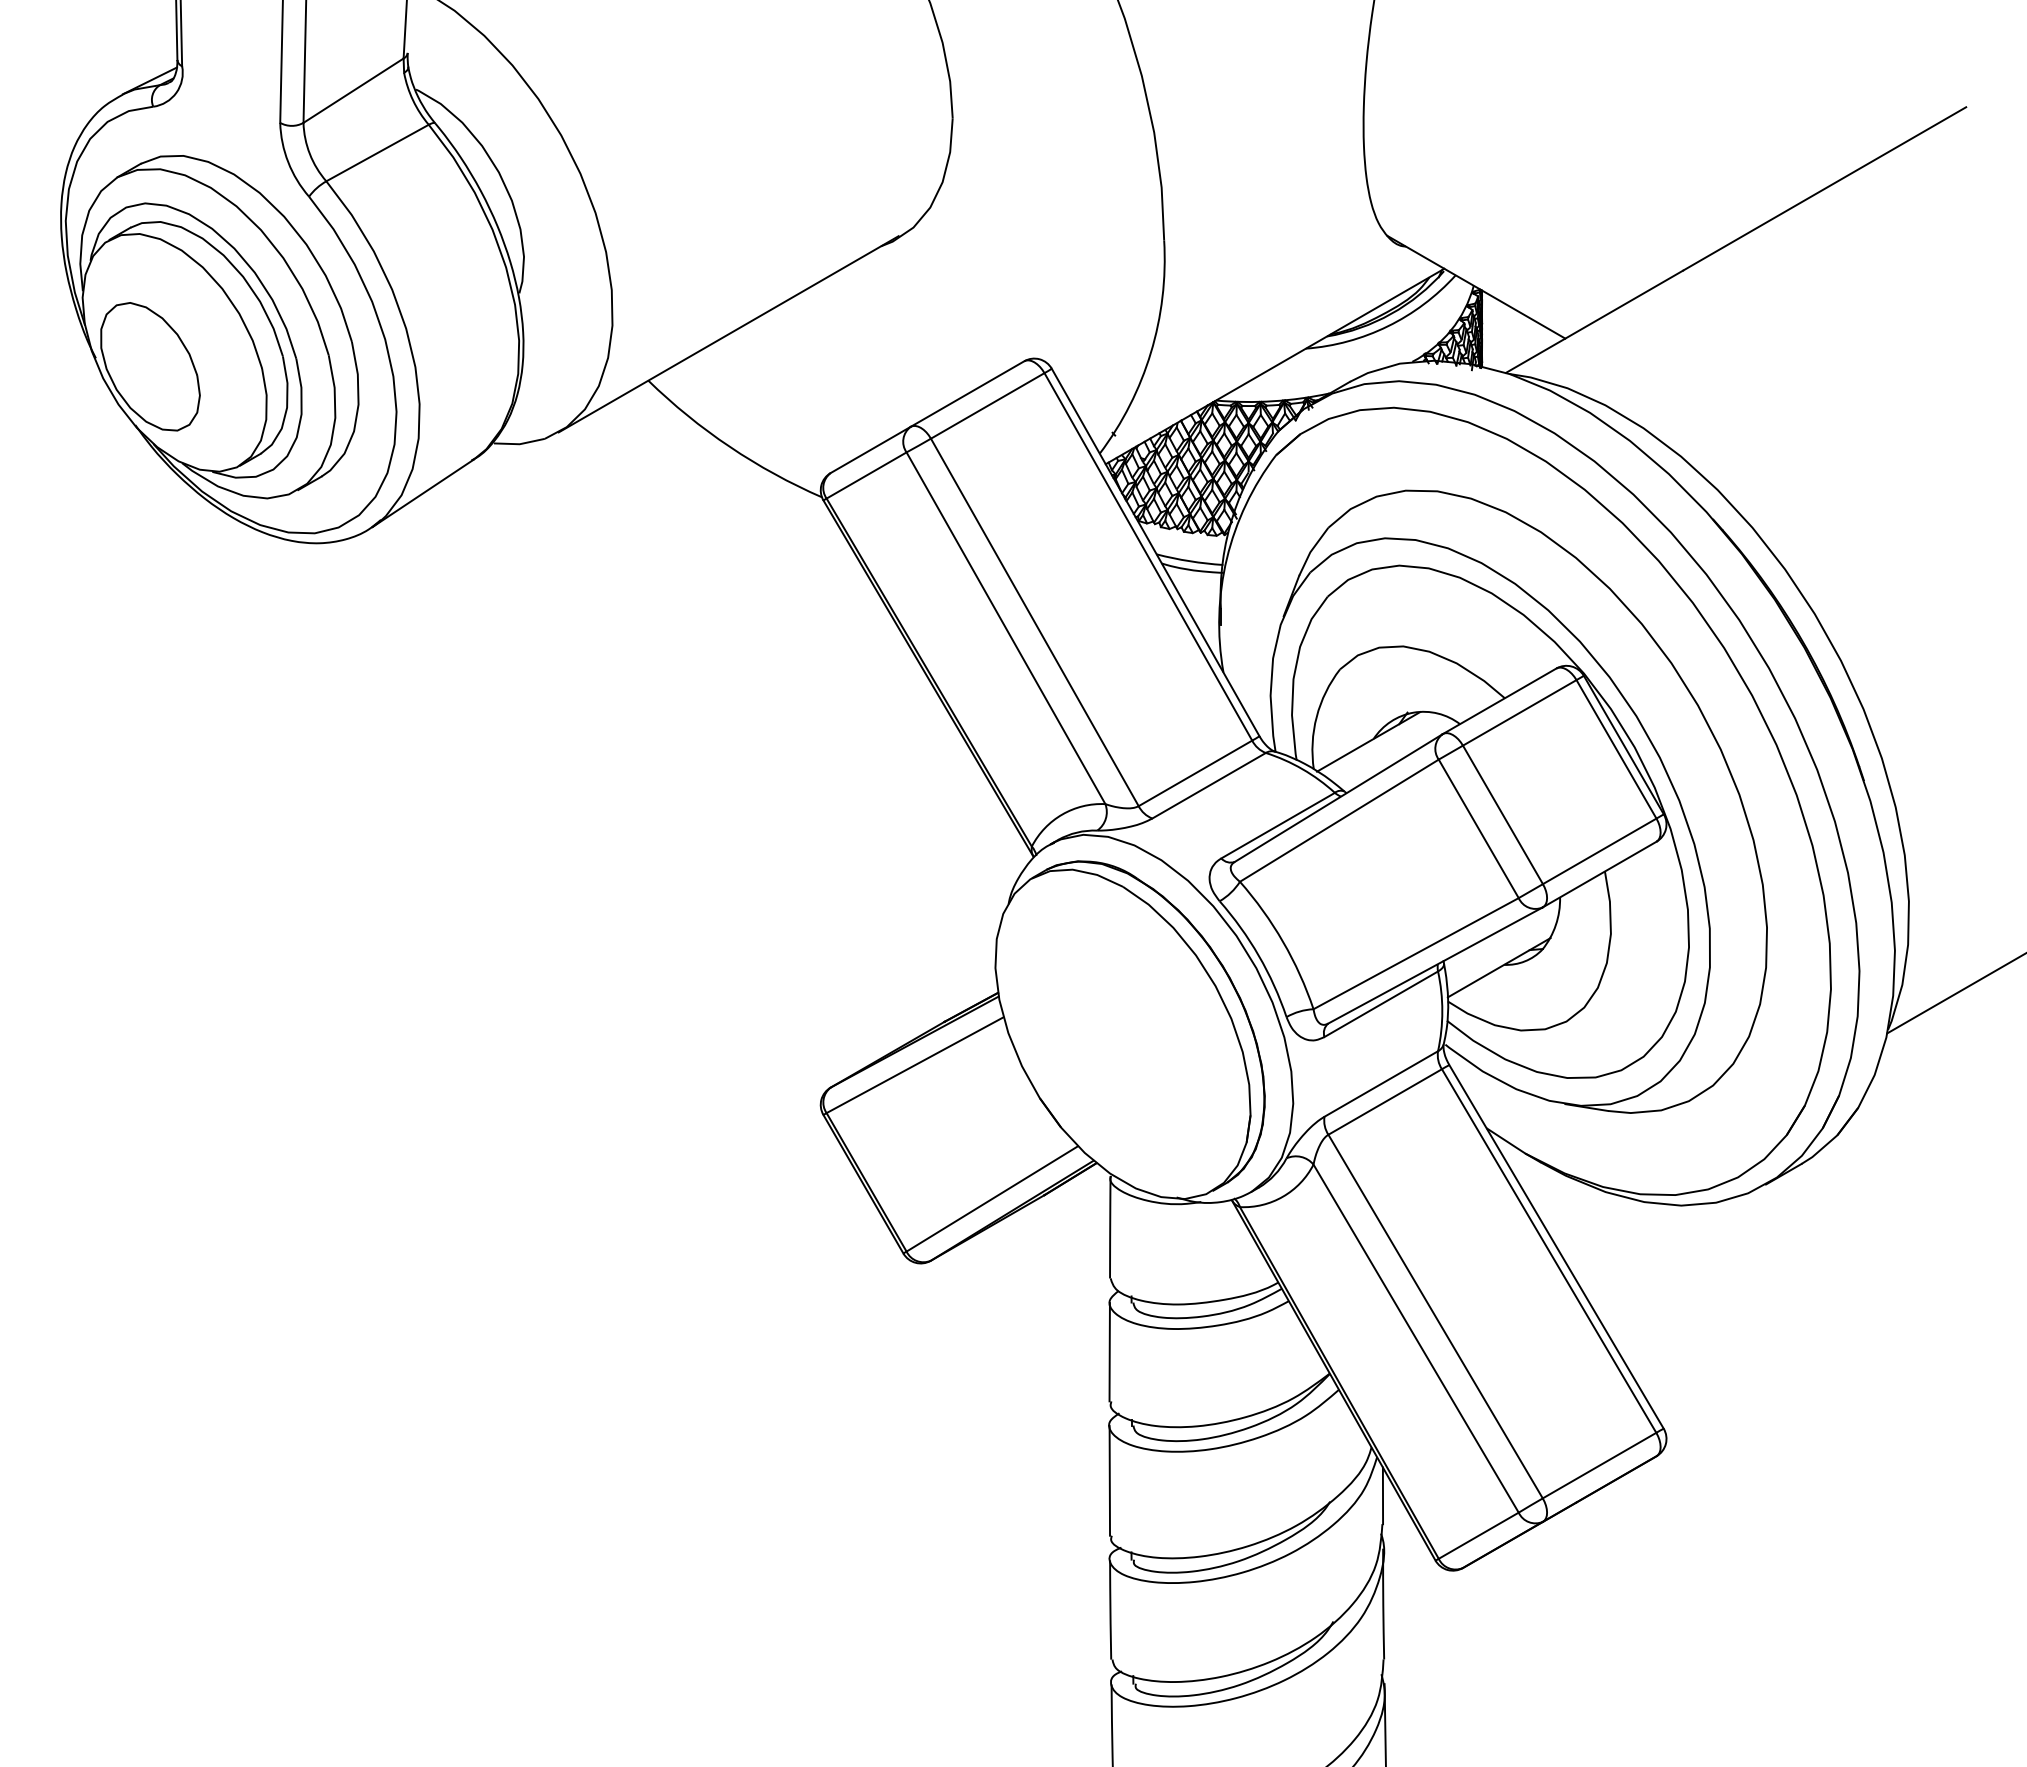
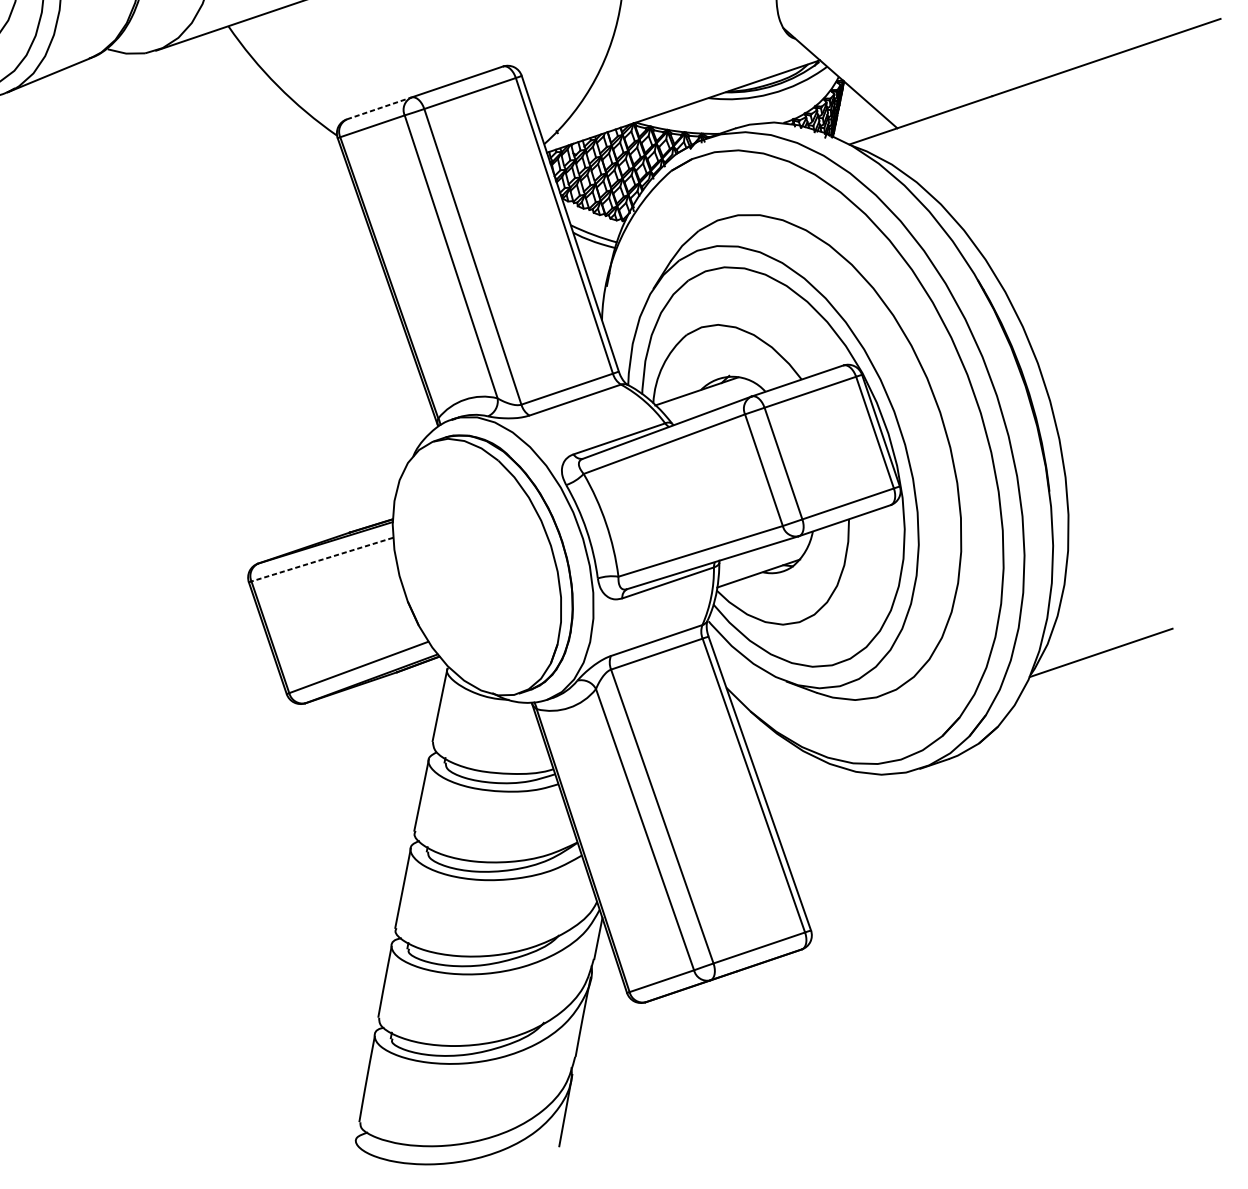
line: (871, 449) -> (379, 108), solid -> dashed
line: (915, 1065) -> (322, 559), solid -> dashed

